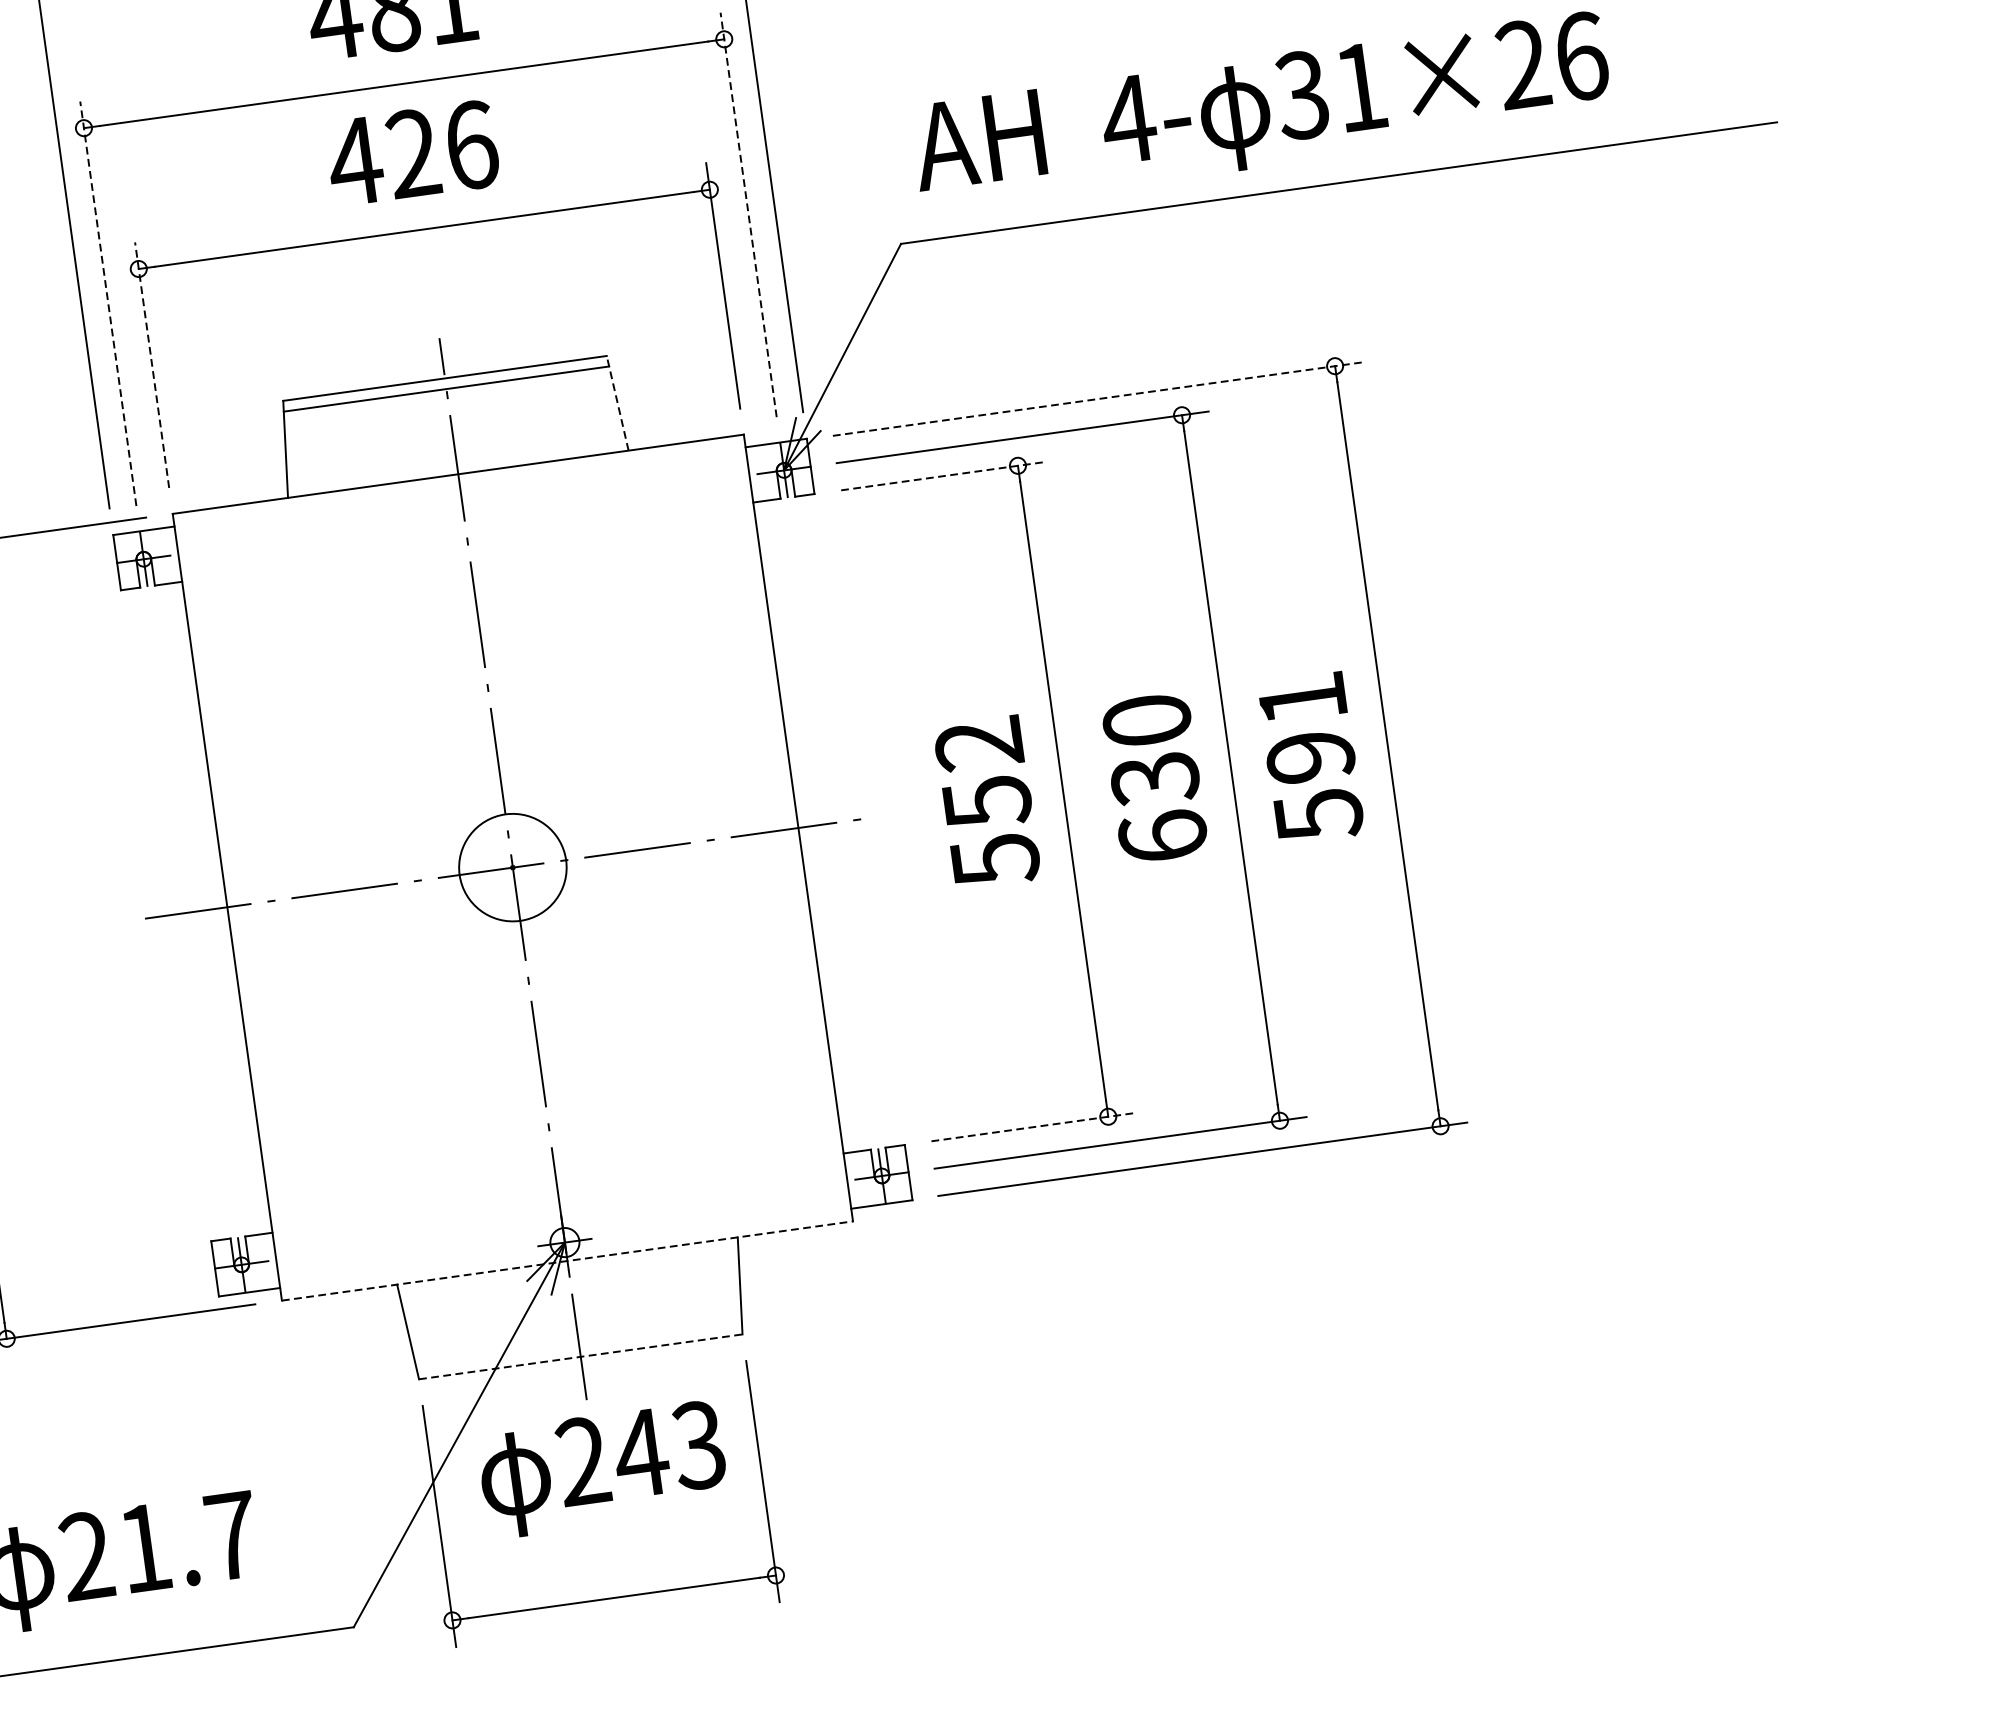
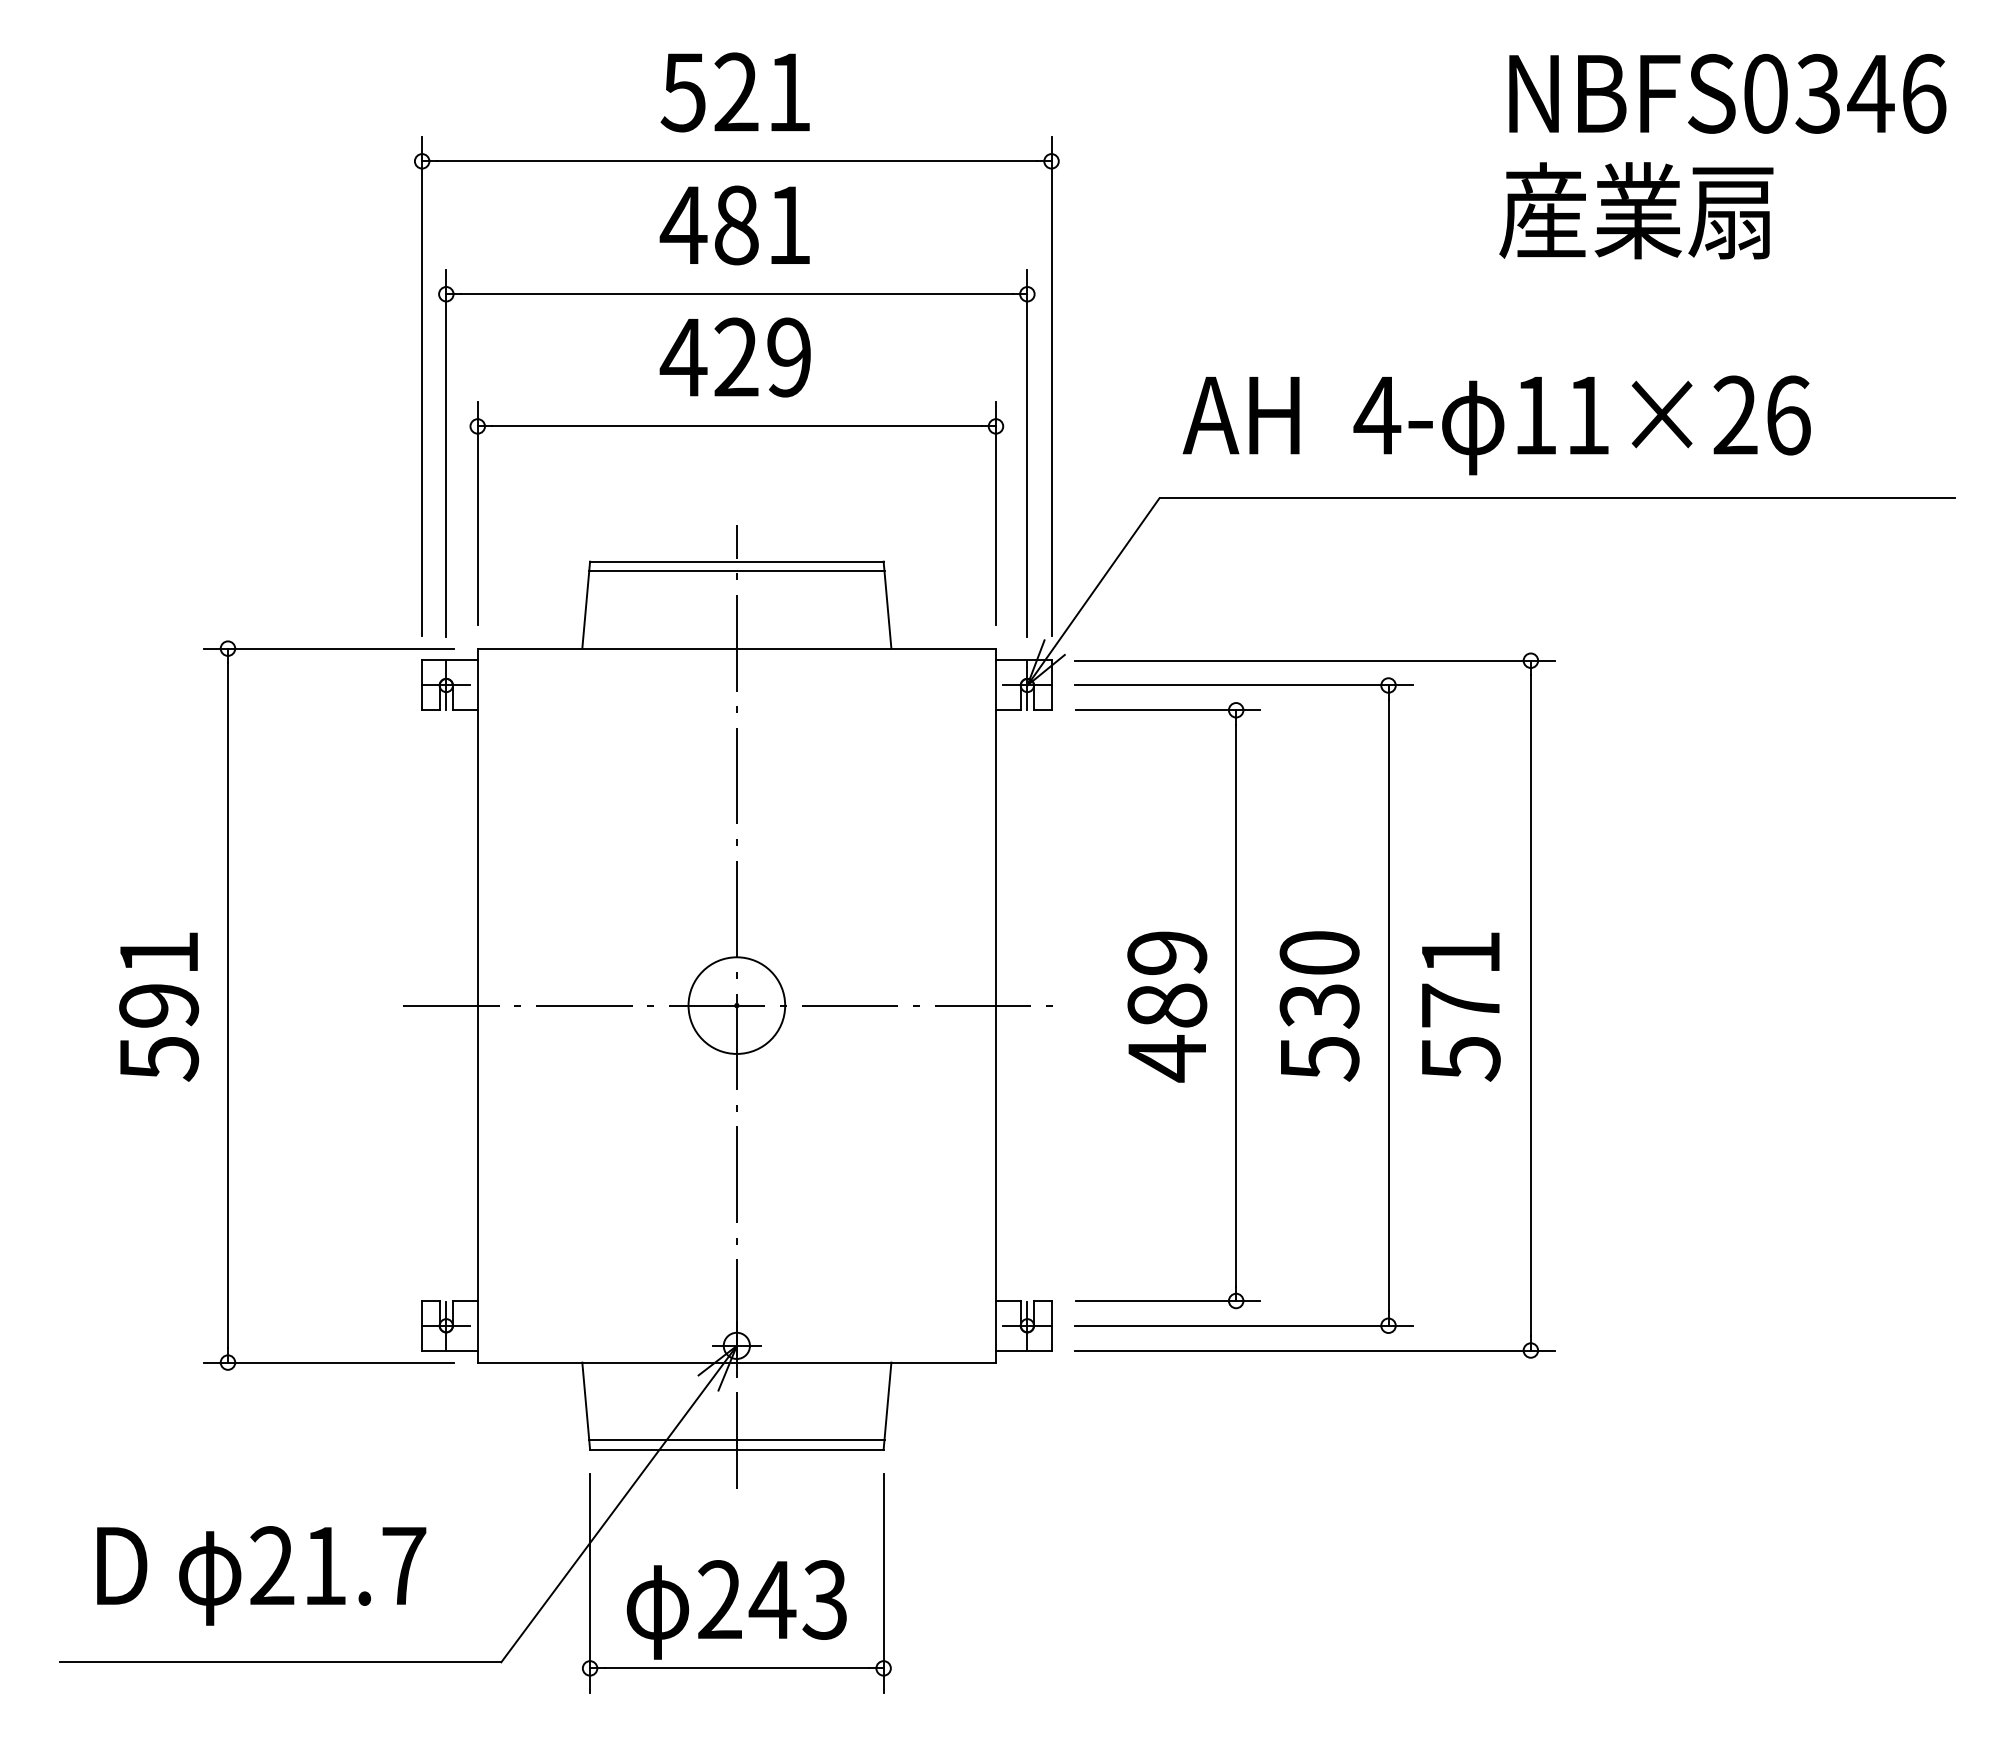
text: (1301, 95) -> (1534, 415), 31×26 -> 11×26
text: (471, 145) -> (789, 357), 426 -> 429
line: (748, 214) -> (1027, 453), dashed -> solid
line: (108, 303) -> (446, 453), dashed -> solid
line: (151, 365) -> (477, 513), dashed -> solid
line: (1097, 398) -> (1315, 660), dashed -> solid
line: (617, 403) -> (887, 605), dashed -> solid
line: (943, 476) -> (1168, 710), dashed -> solid
text: (1310, 756) -> (1460, 1005), 591 -> 571
text: (987, 802) -> (1167, 1006), 552 -> 489
text: (1163, 836) -> (1319, 1058), 630 -> 530
line: (1033, 1127) -> (1168, 1301), dashed -> solid
line: (568, 1260) -> (737, 1362), dashed -> solid
line: (578, 1345) -> (736, 1439), added
line: (580, 1356) -> (736, 1449), dashed -> solid
text: (602, 1469) -> (736, 1609), moved

